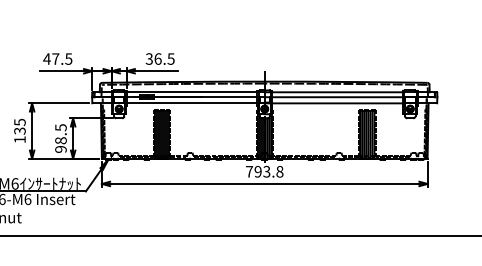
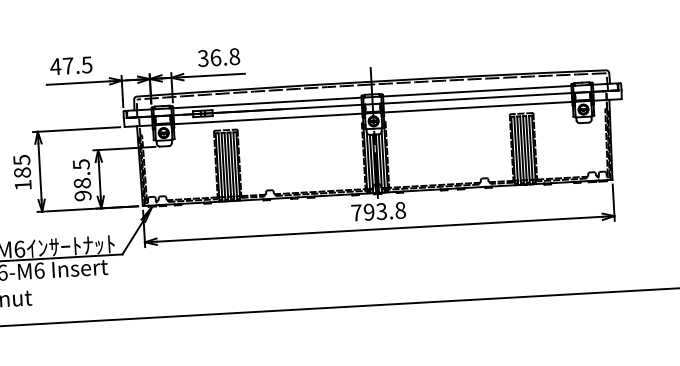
text: (170, 58) -> (233, 55), 36.5 -> 36.8
text: (19, 130) -> (21, 171), 135 -> 185

